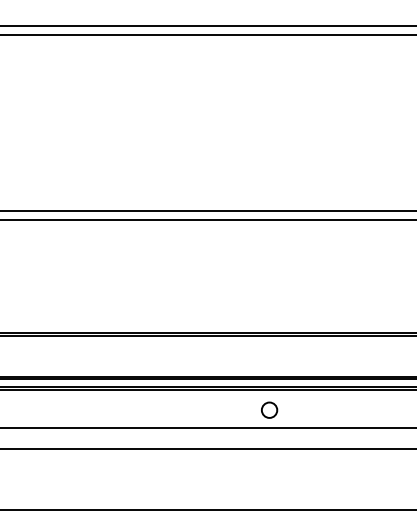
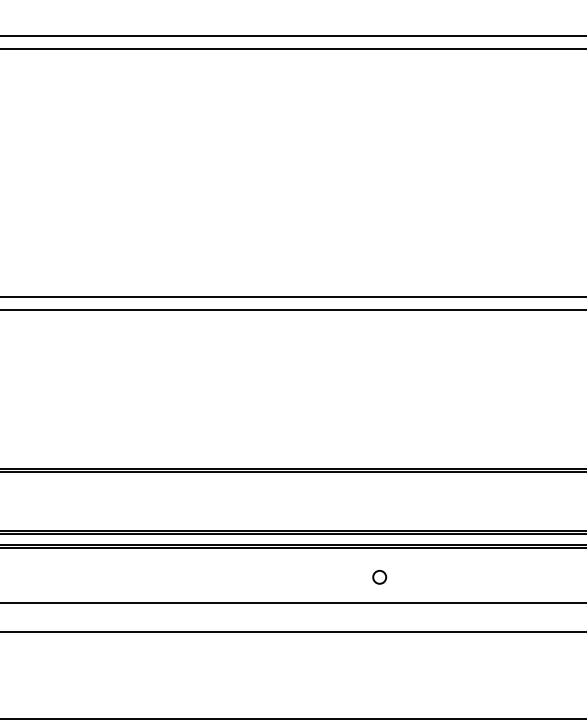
circle: (269, 409) -> (379, 576), size x0.6

